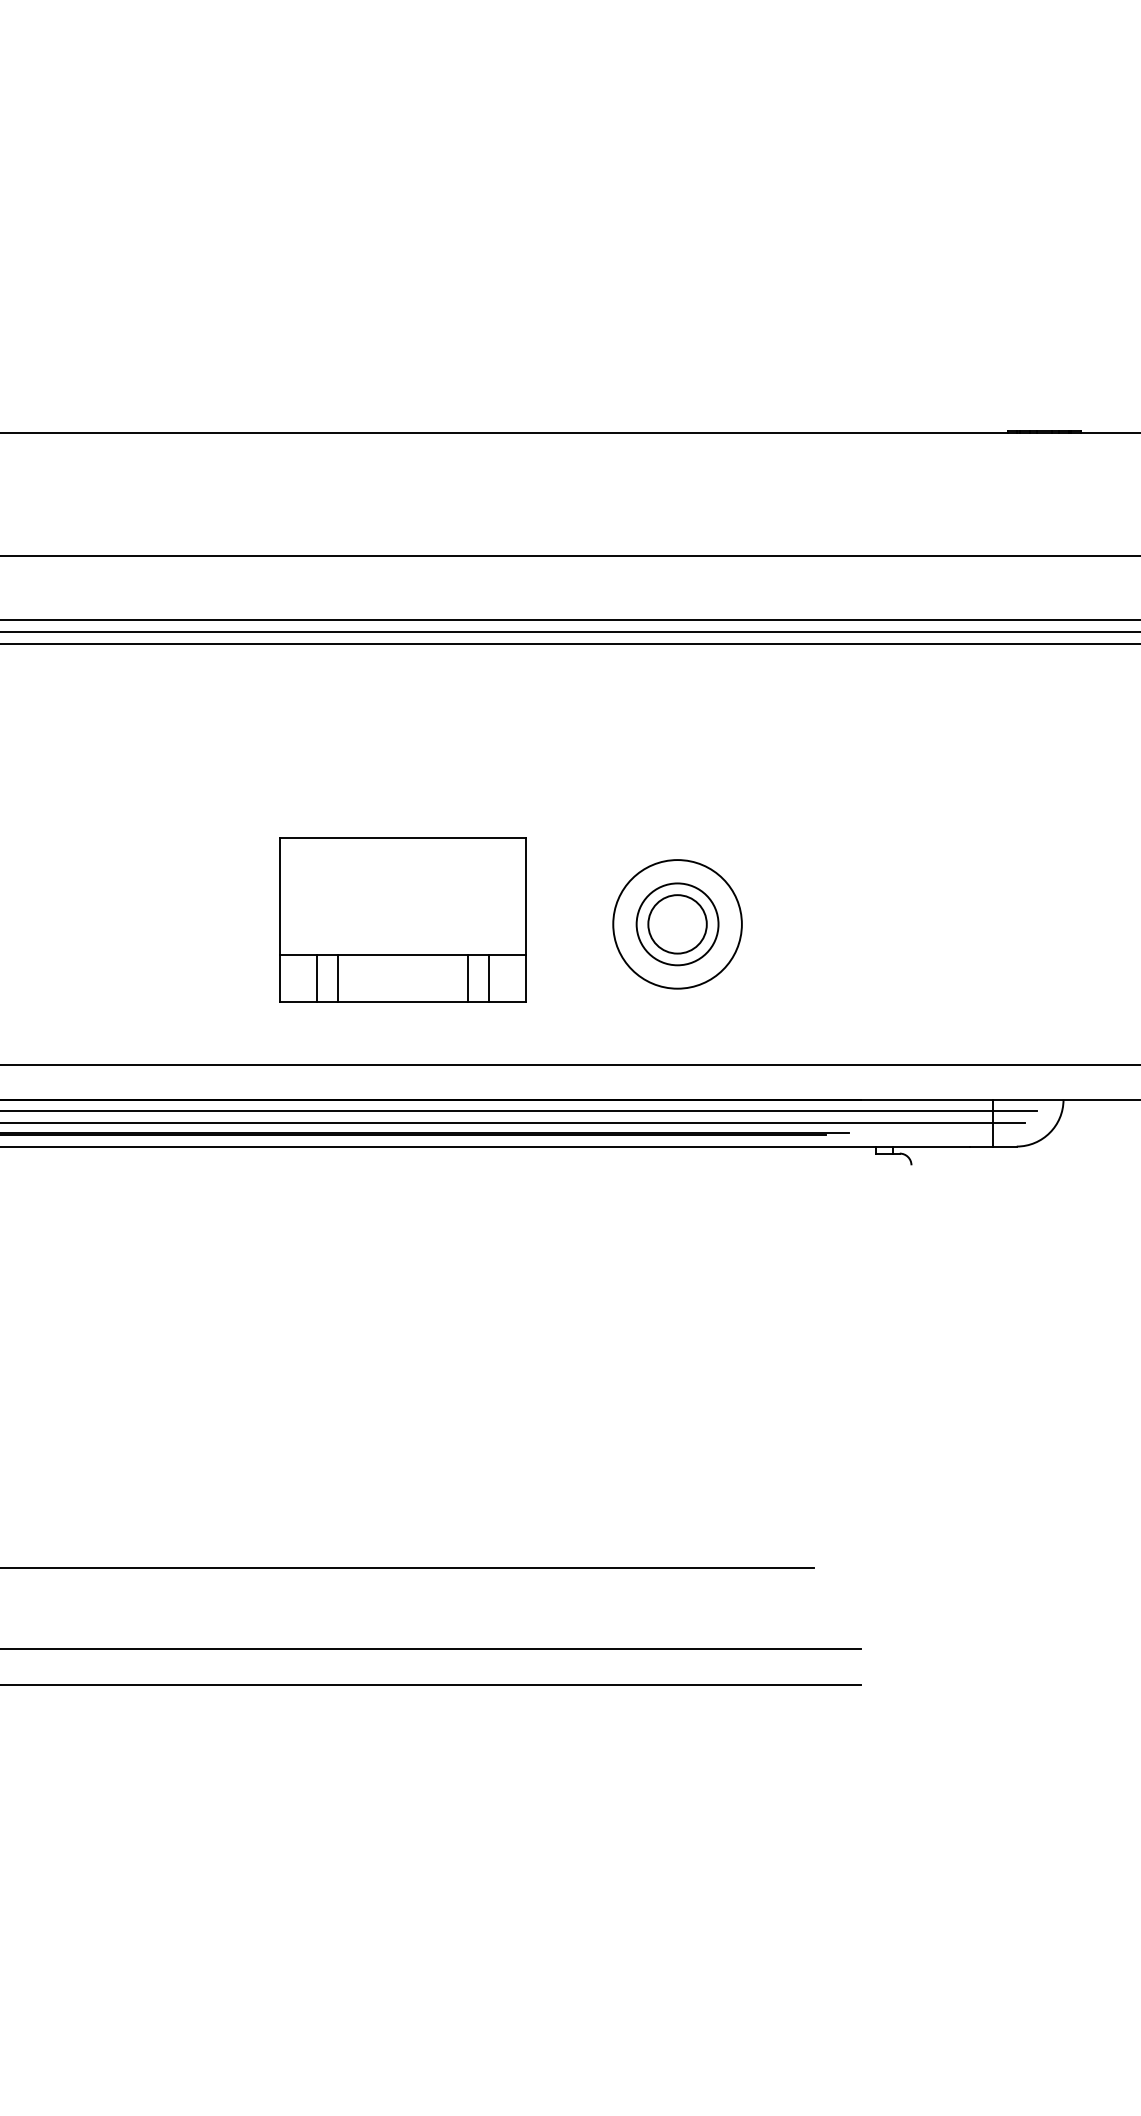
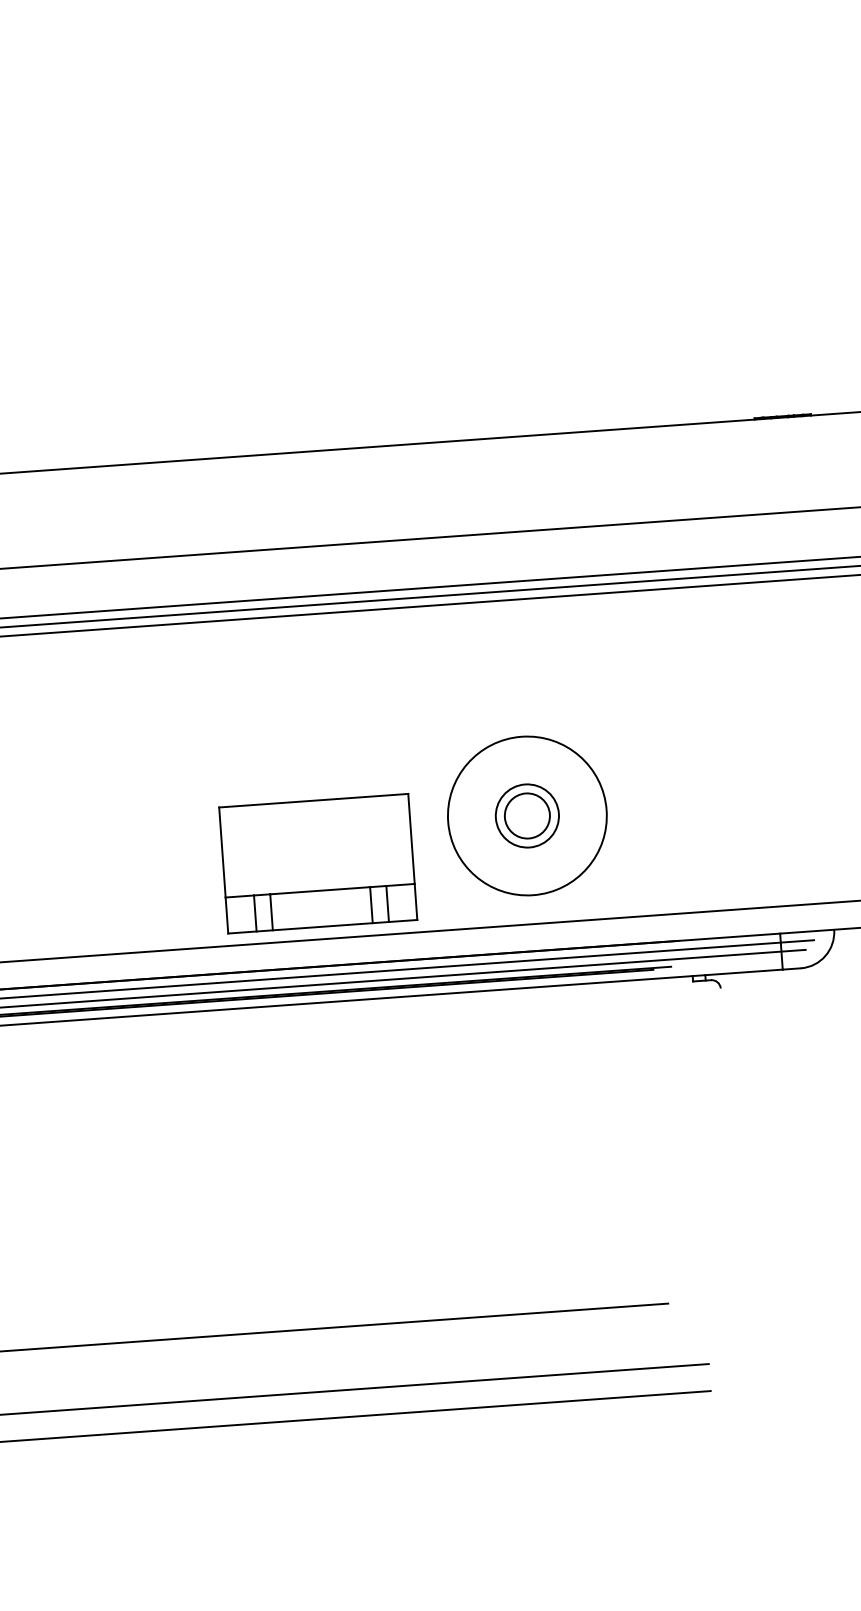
part: (402, 919) -> (317, 863), moved
circle: (677, 924) -> (527, 816), size x1.6

